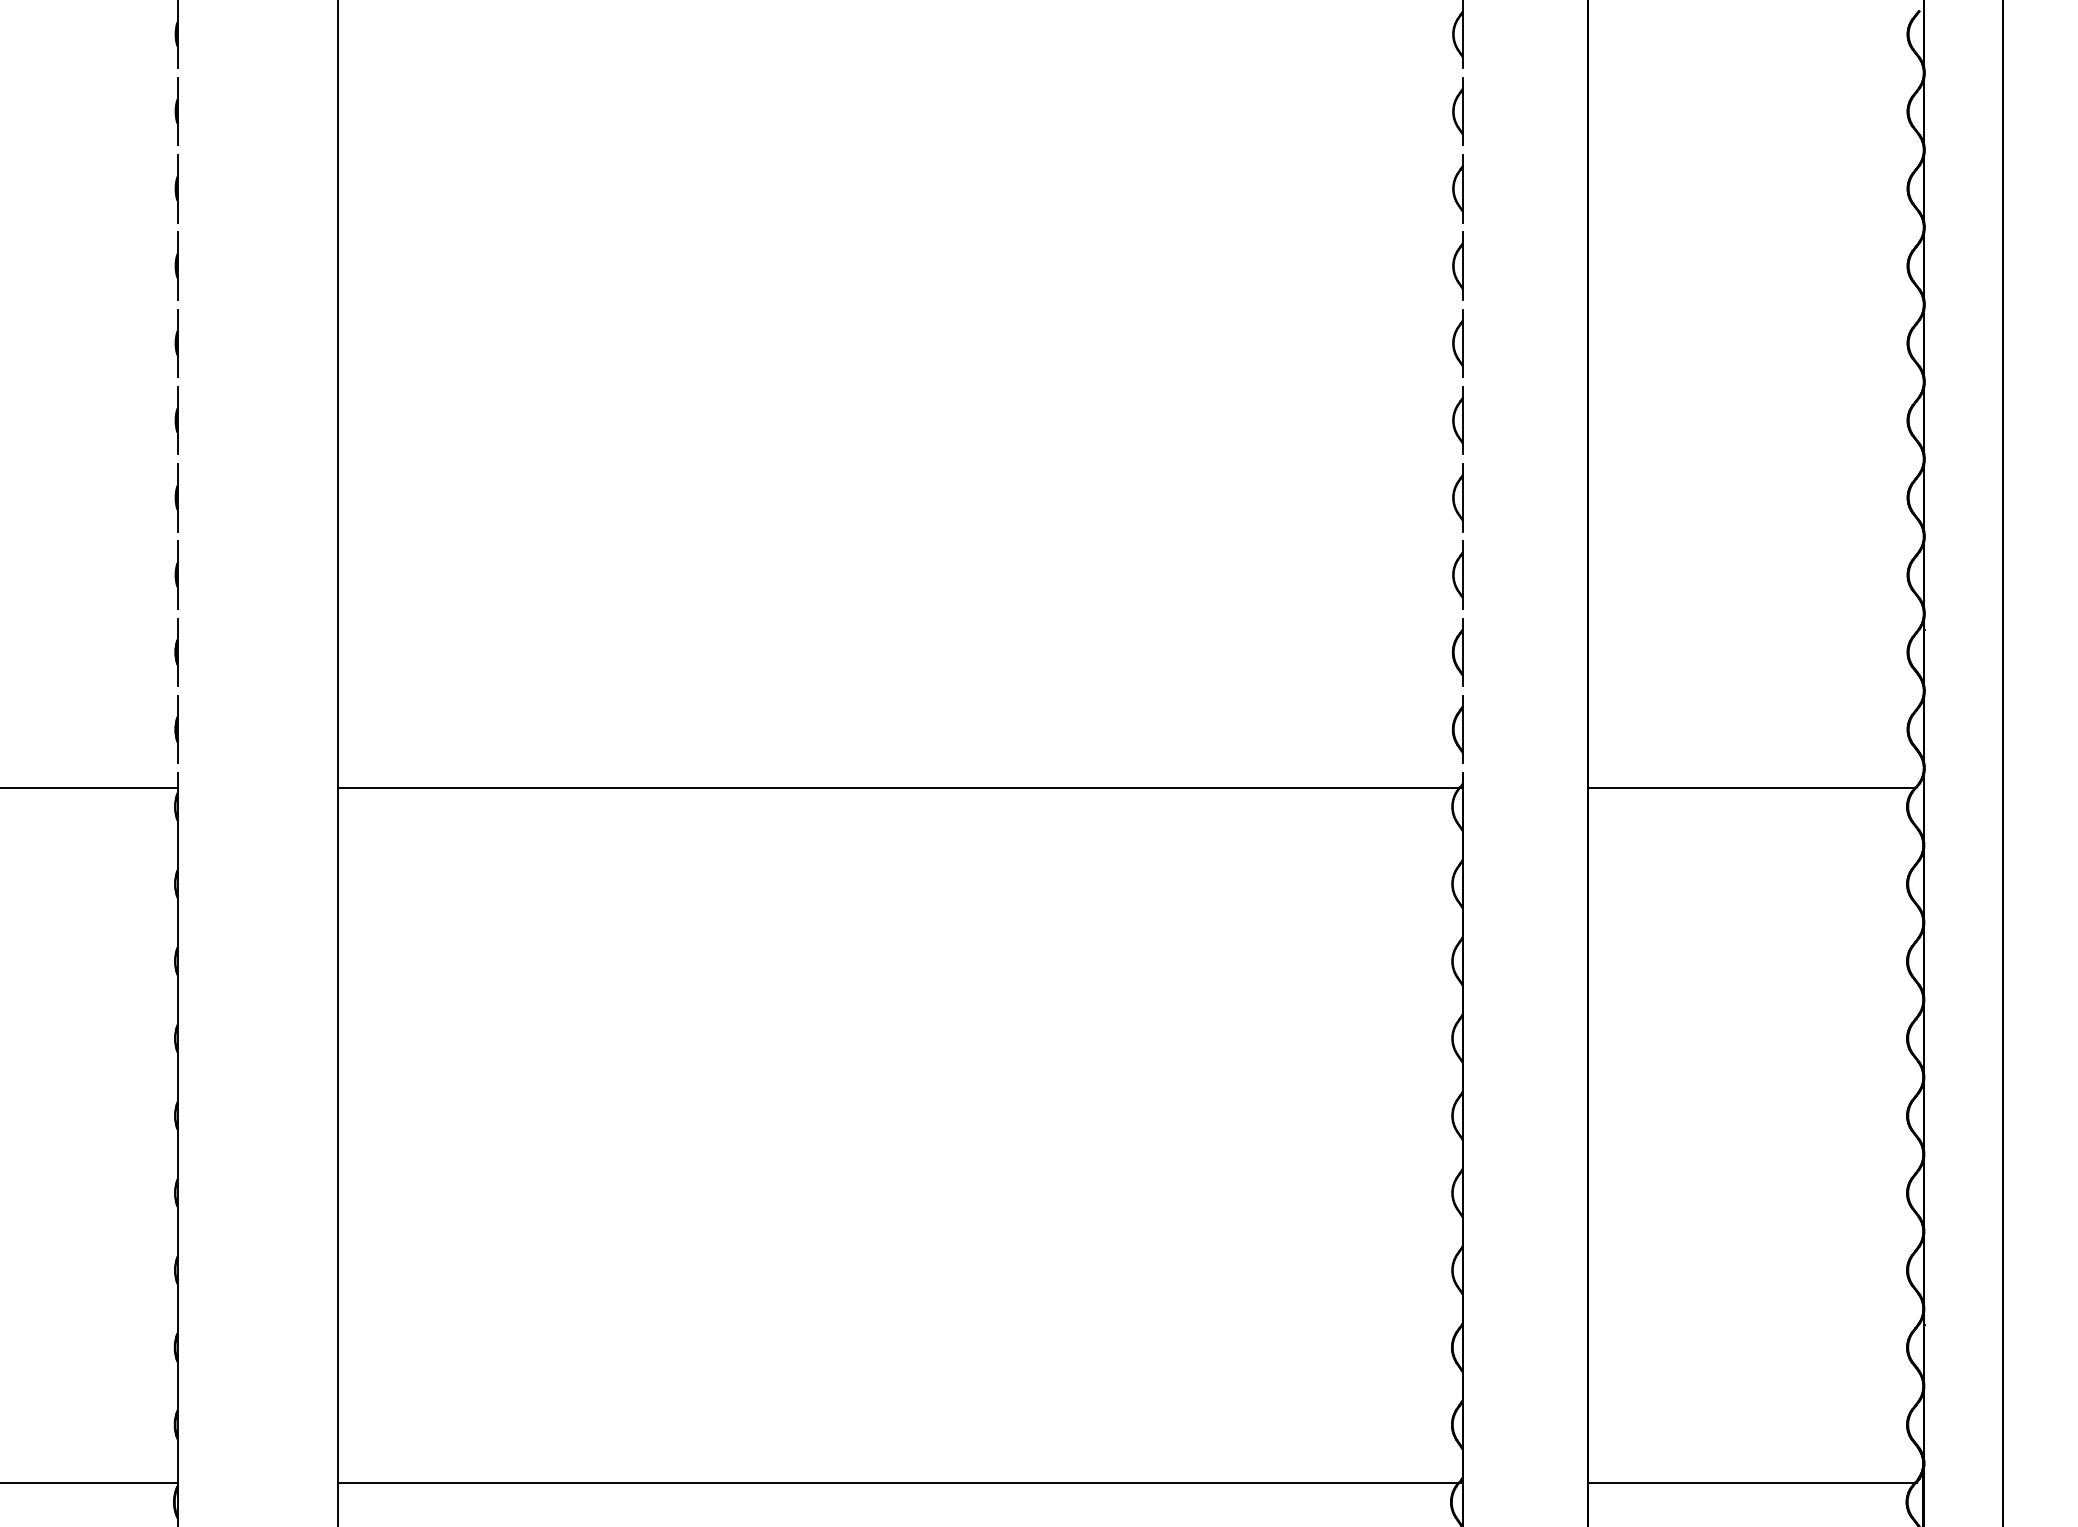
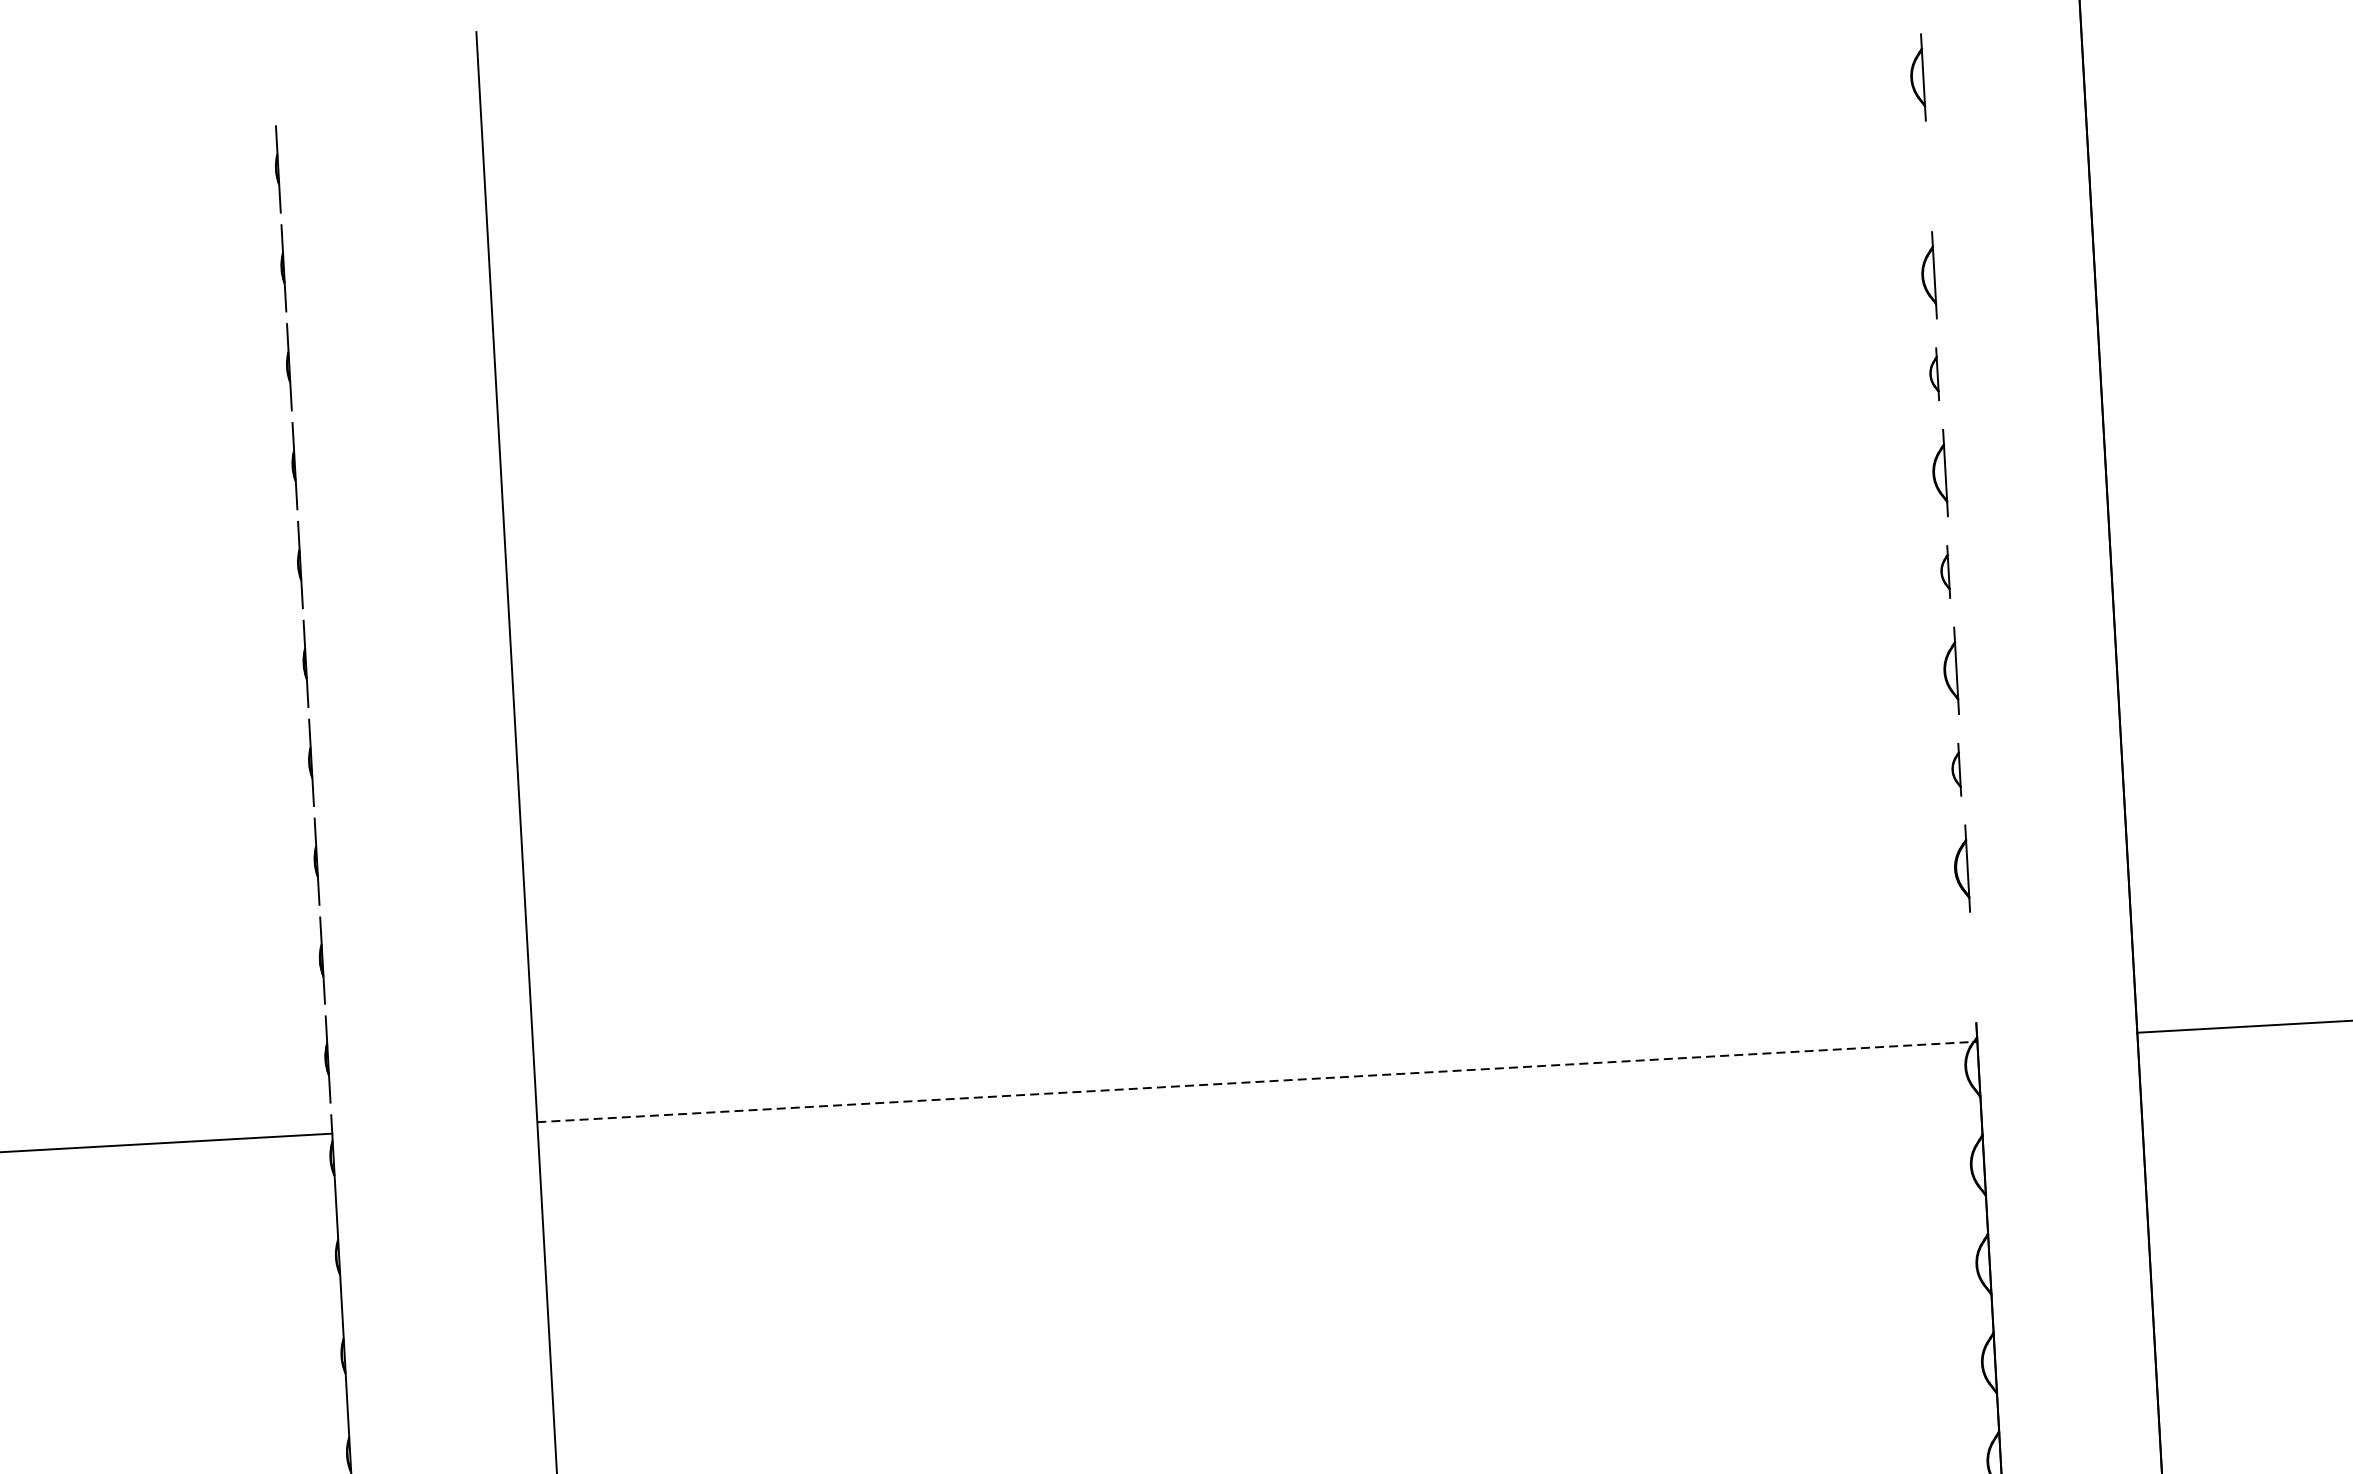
part: (1457, 111) -> (1922, 176), removed
part: (1457, 265) -> (1933, 373), size x0.6
part: (1457, 420) -> (1944, 572), size x0.6
part: (1457, 574) -> (1955, 769), size x0.6
part: (1457, 729) -> (1966, 967), removed
line: (899, 787) -> (1256, 1081), solid -> dashed

